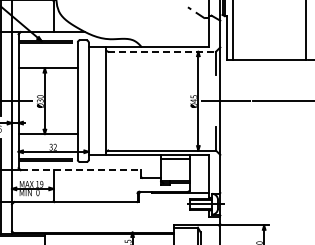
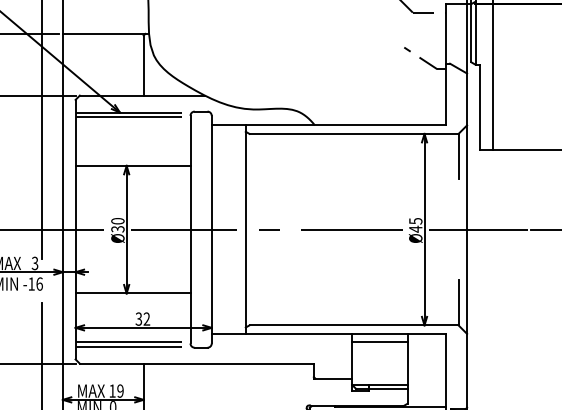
line: (162, 51) -> (354, 133), dashed -> solid
line: (117, 101) -> (267, 230), added
line: (81, 170) -> (197, 364), dashed -> solid

